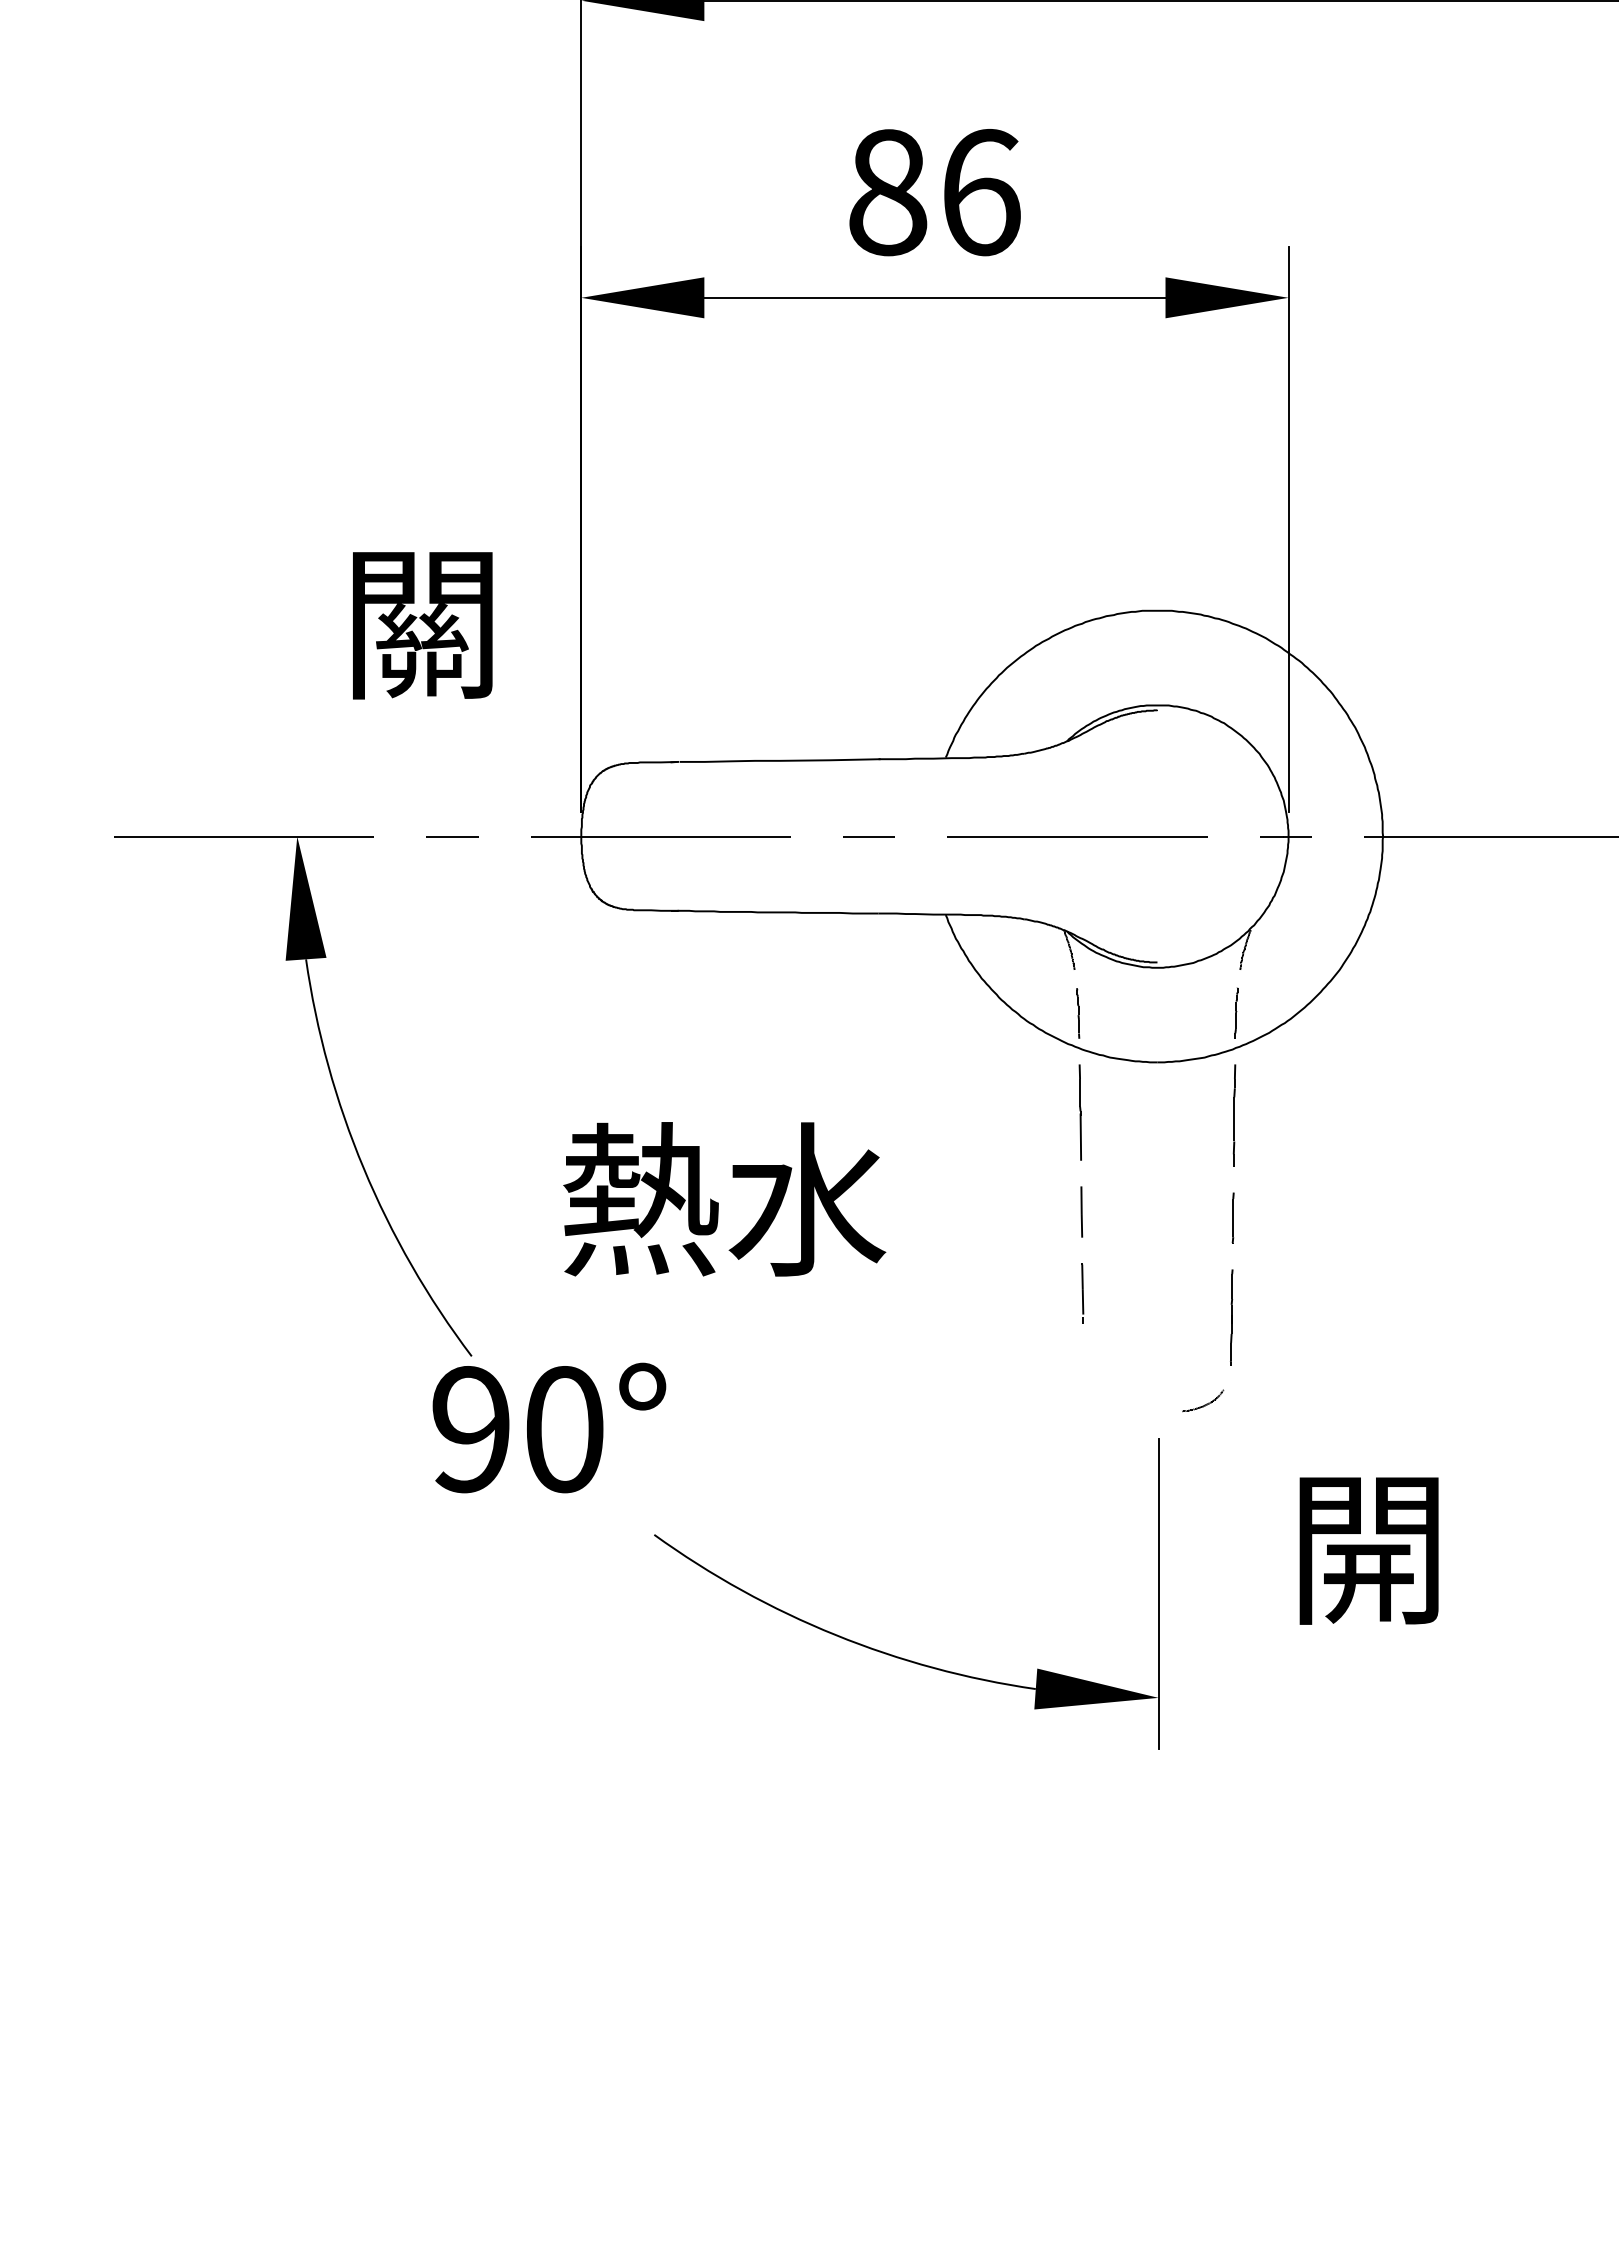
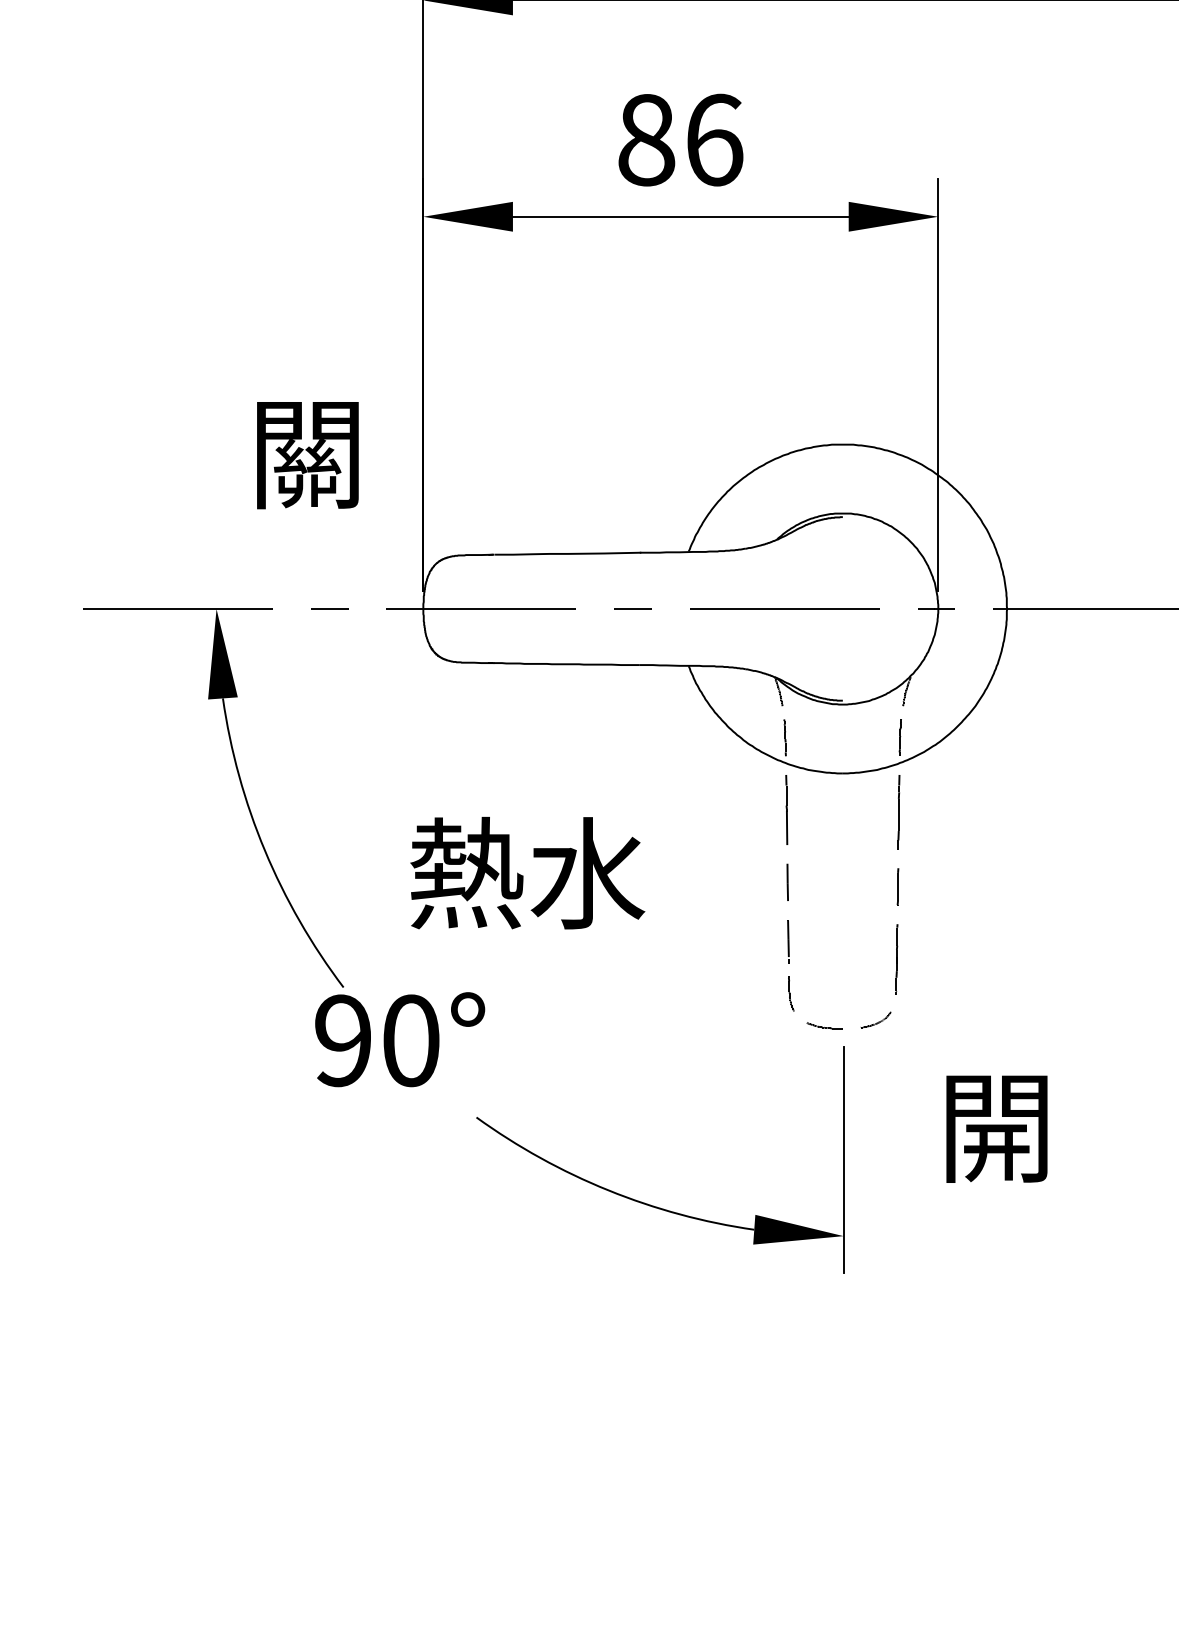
curve: (1109, 1404) -> (807, 1022), added

